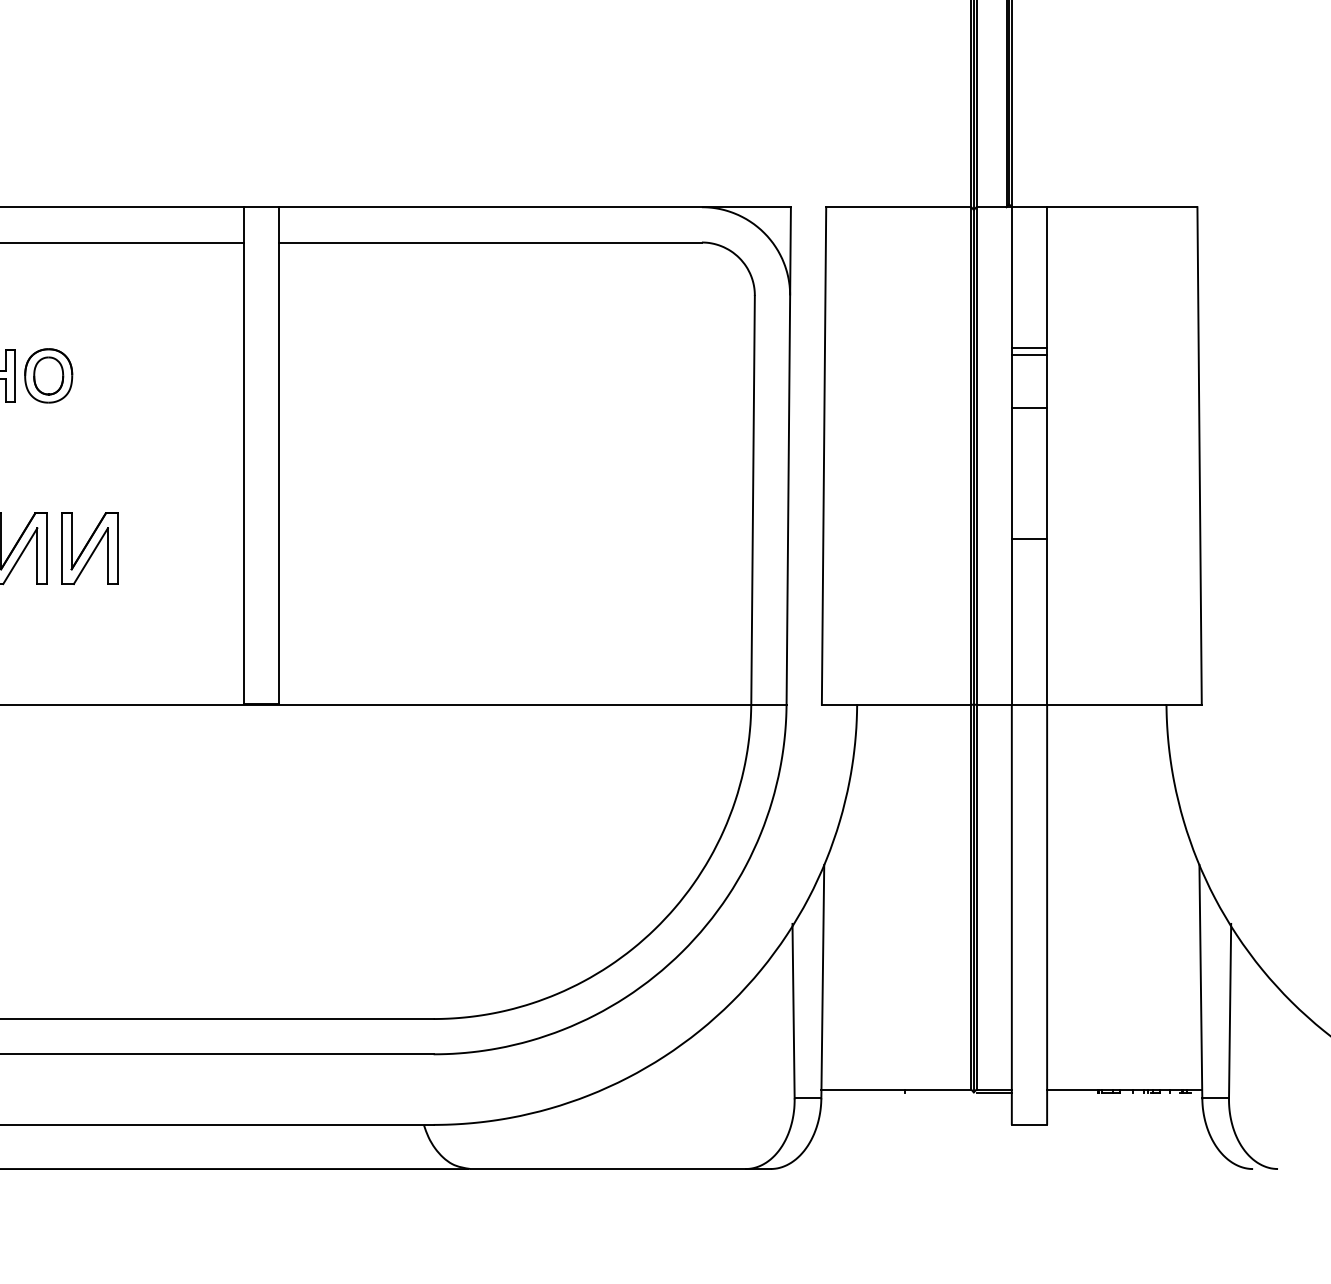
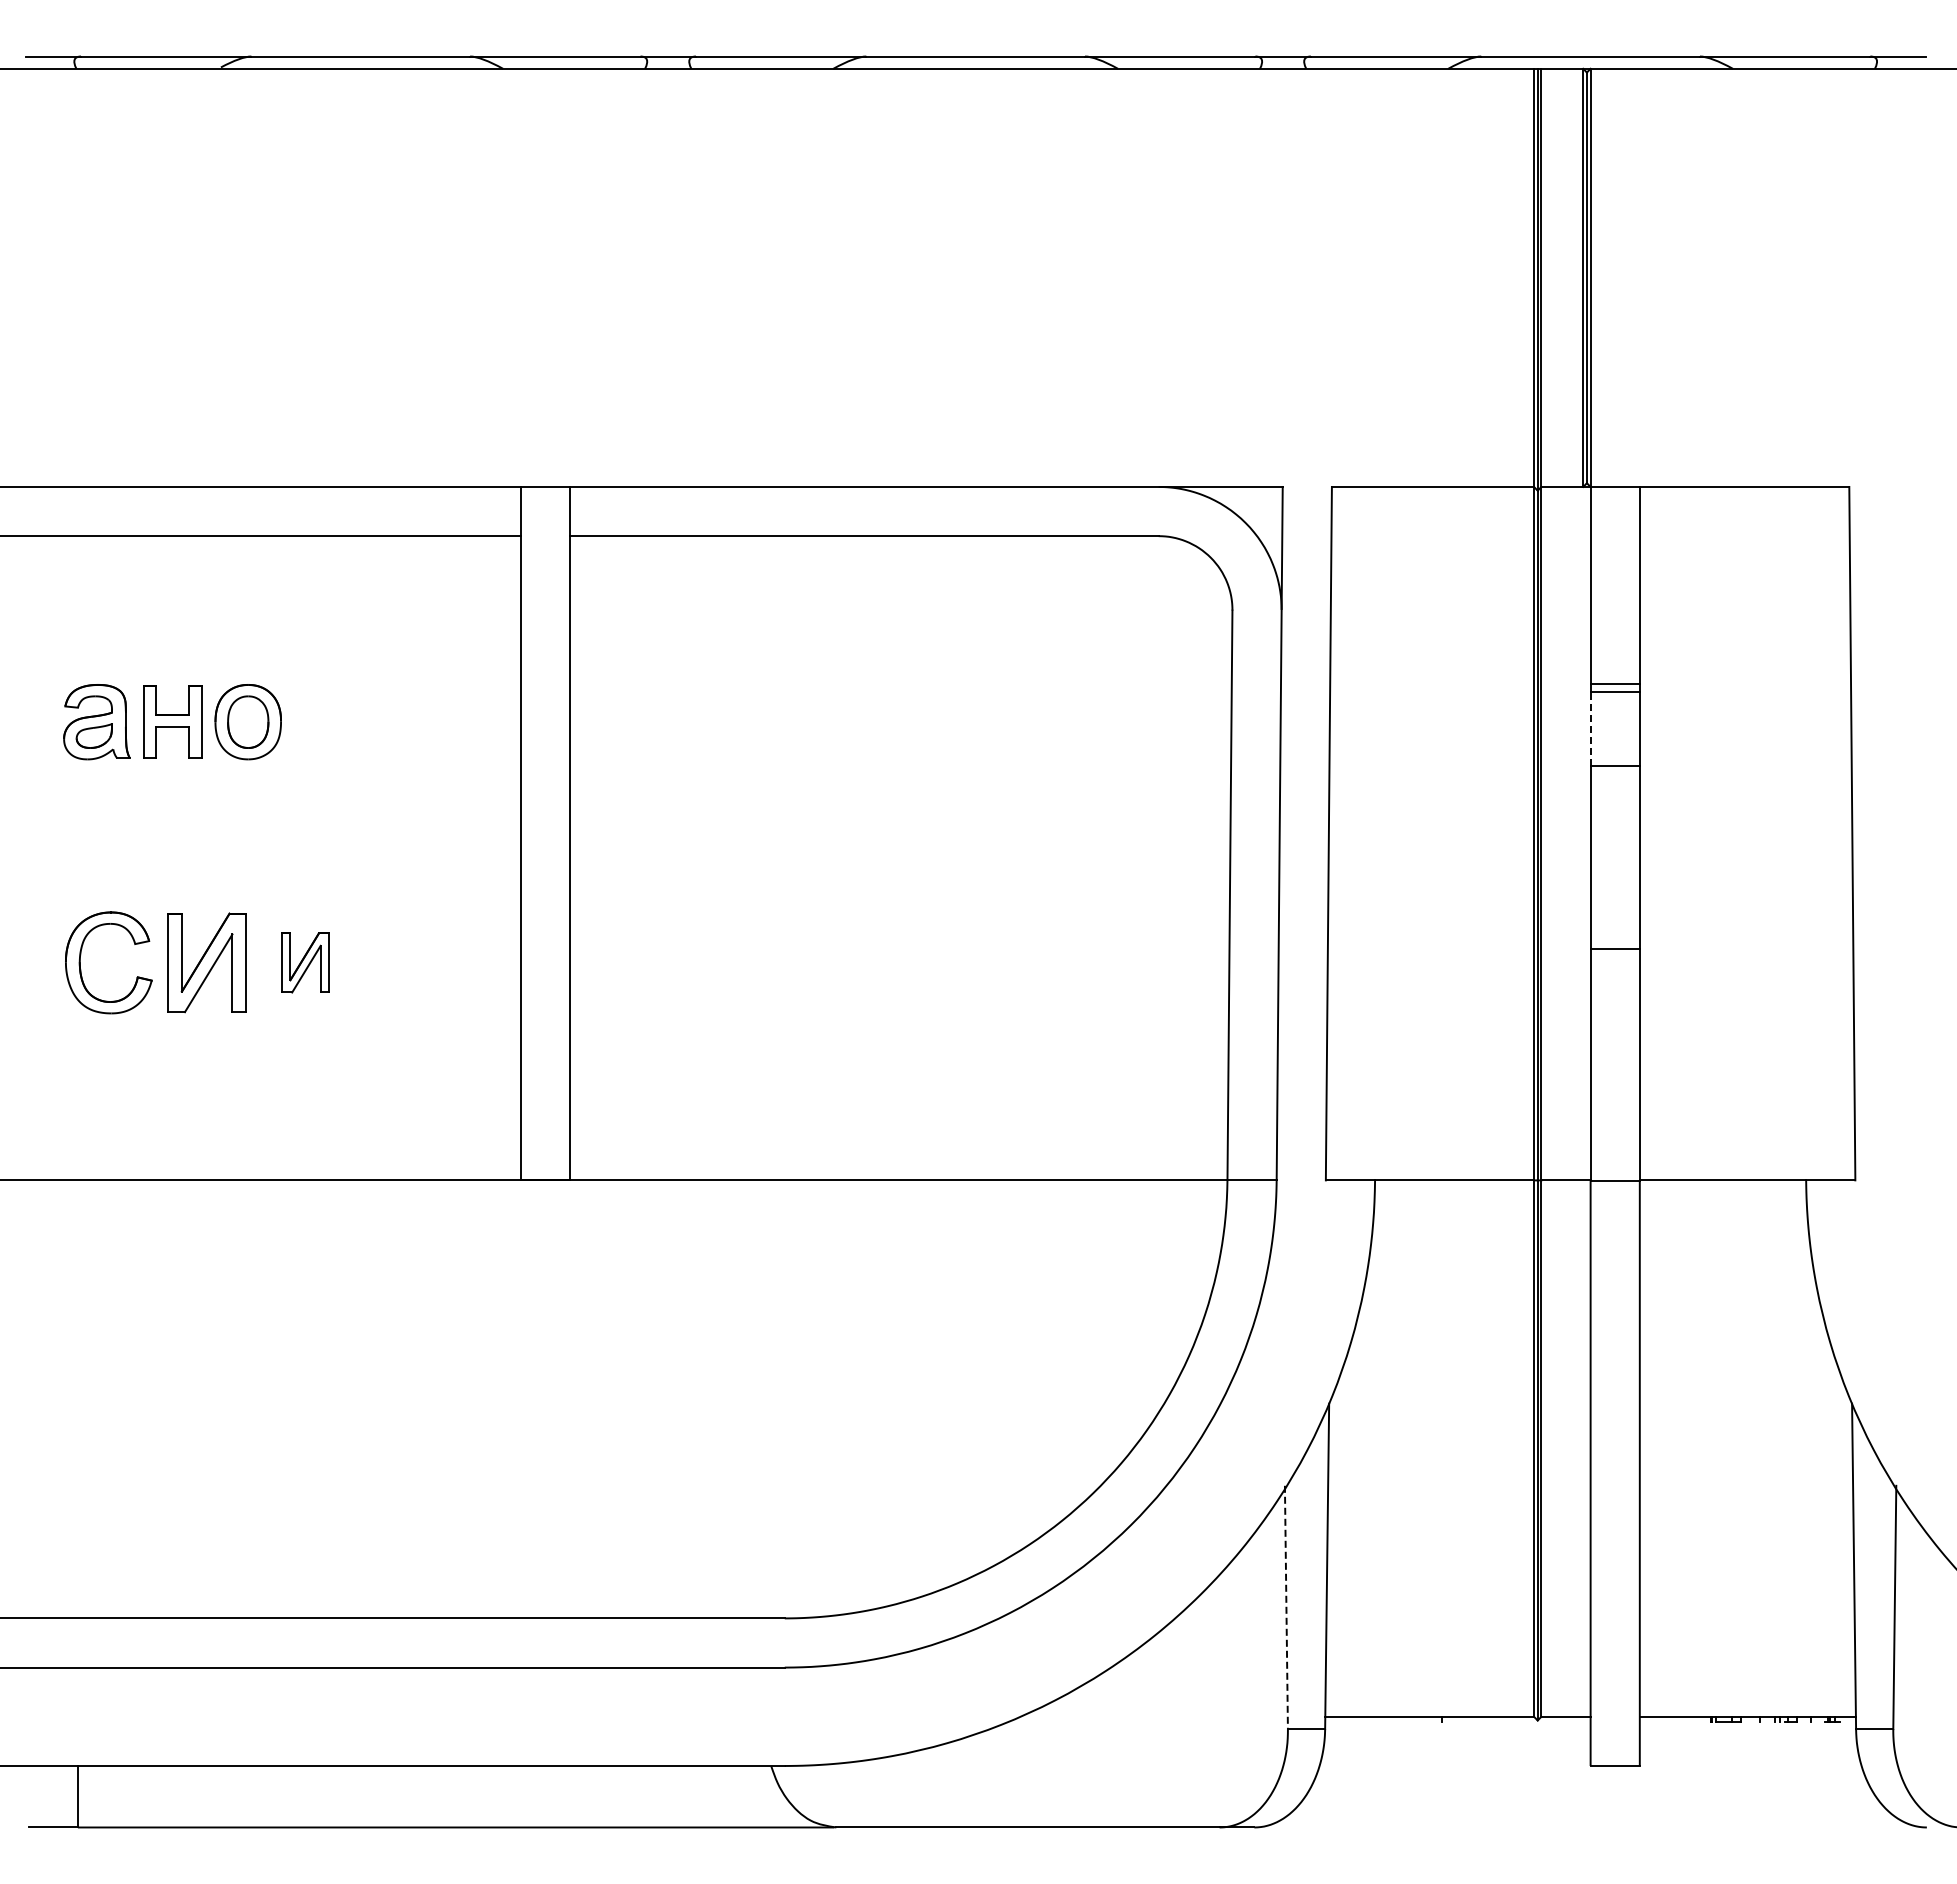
line: (1011, 381) -> (1590, 729), solid -> dashed
part: (89, 548) -> (305, 962), size x0.6
line: (793, 1011) -> (1286, 1607), solid -> dashed
line: (993, 1092) -> (1565, 1721), removed

